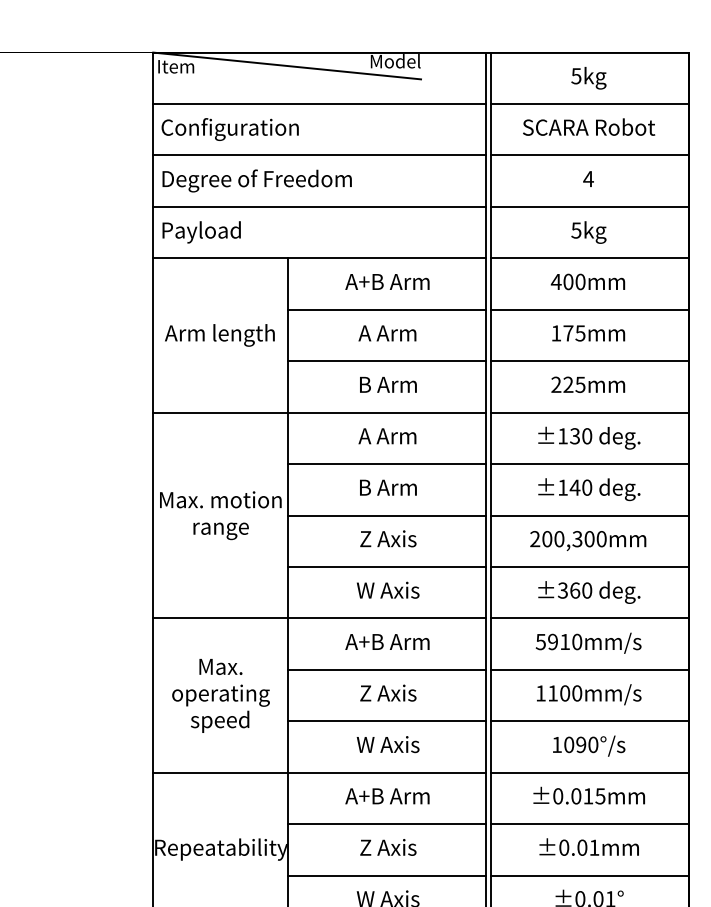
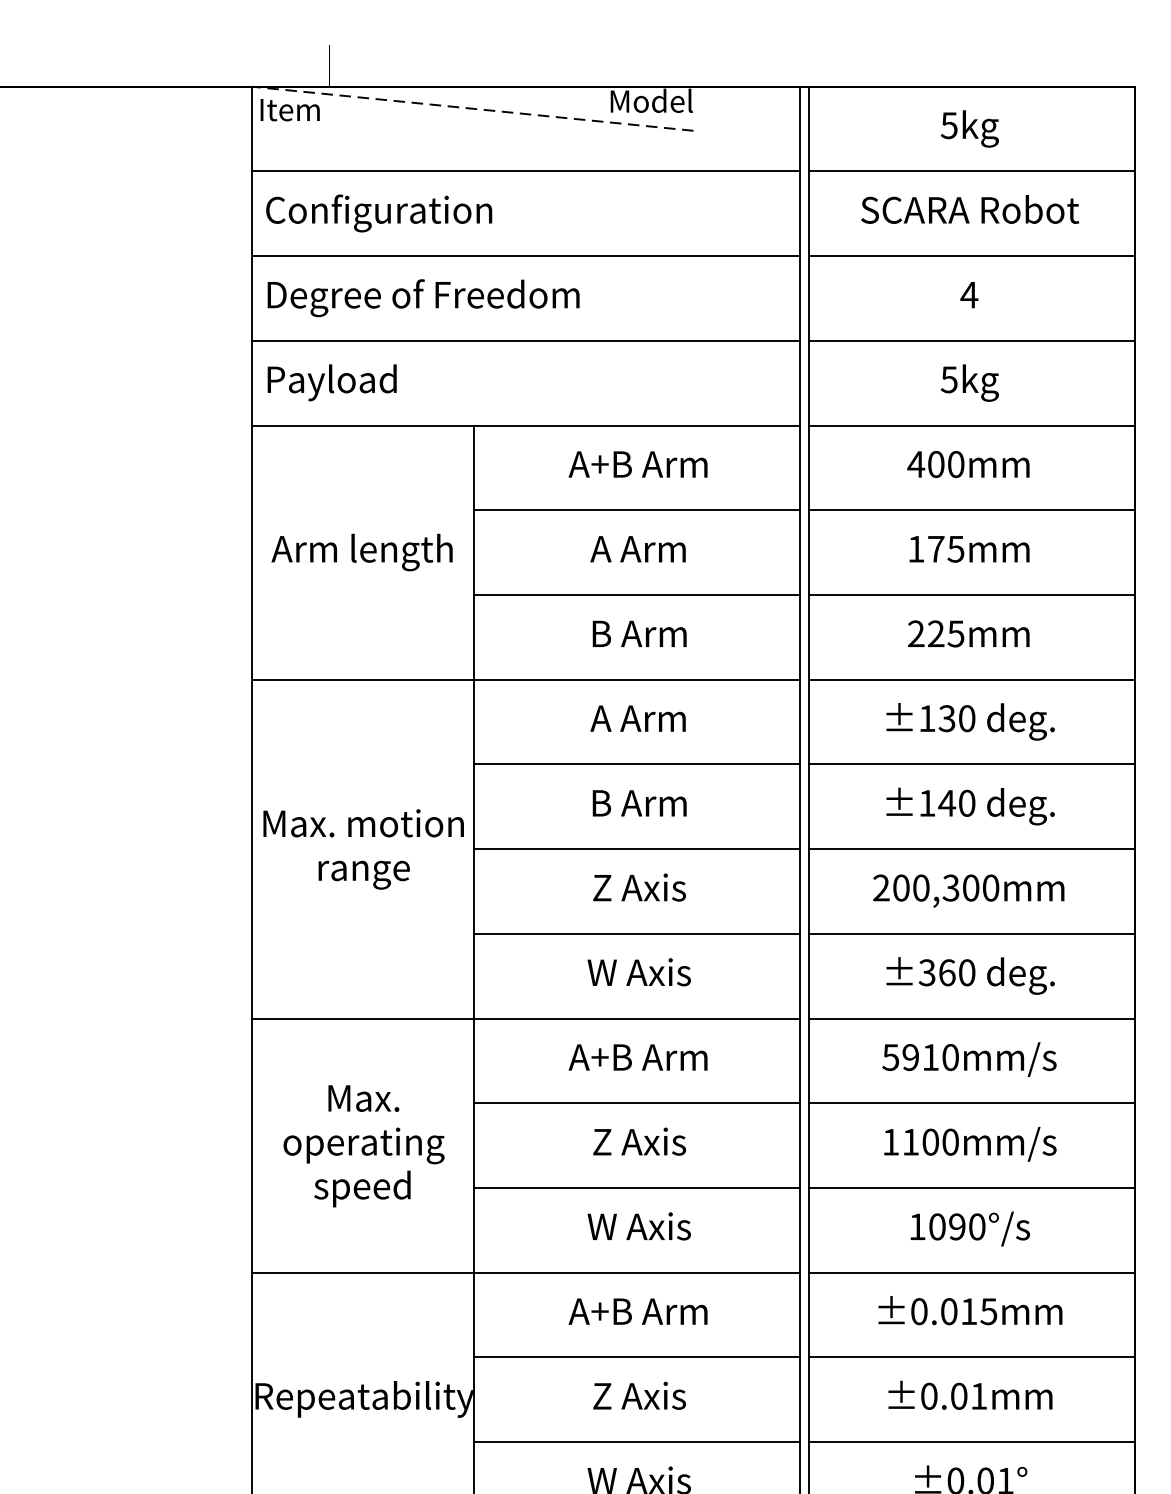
line: (287, 65) -> (473, 107), solid -> dashed

